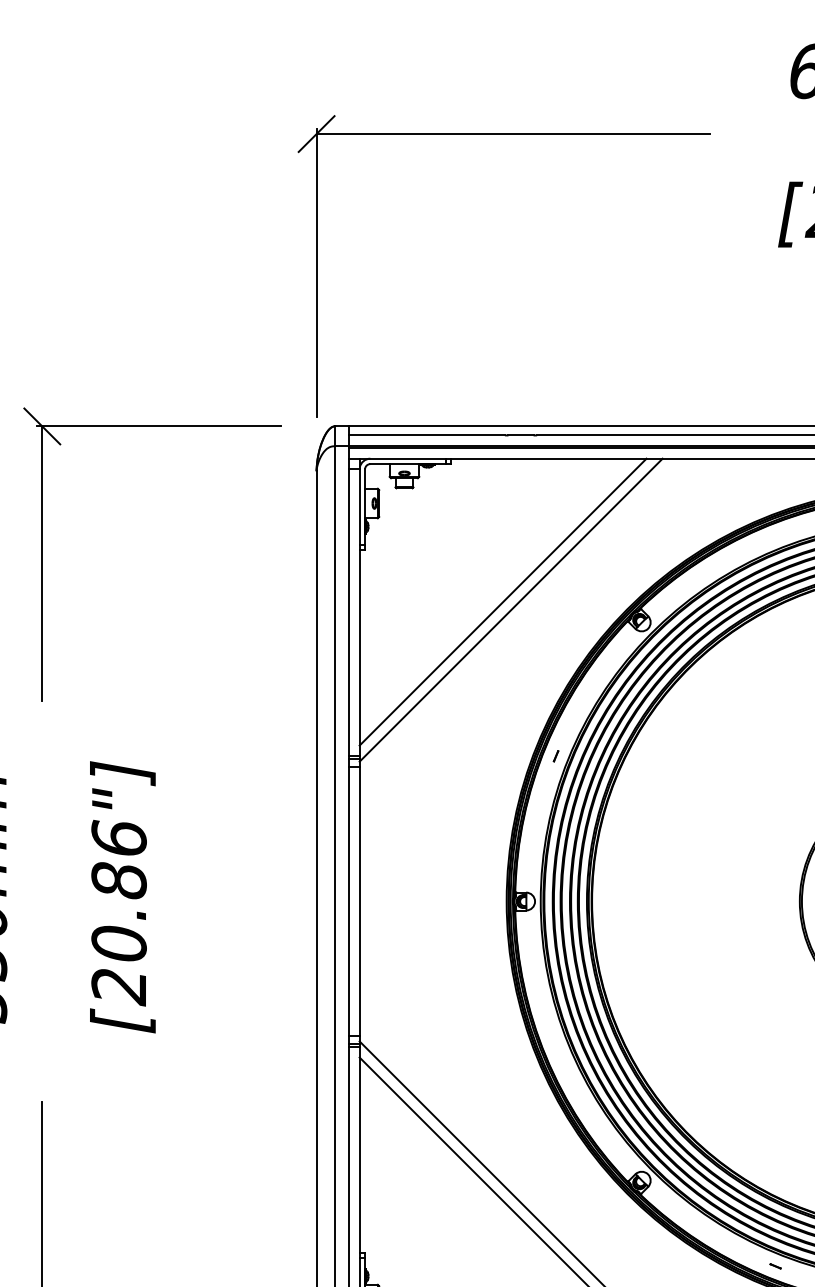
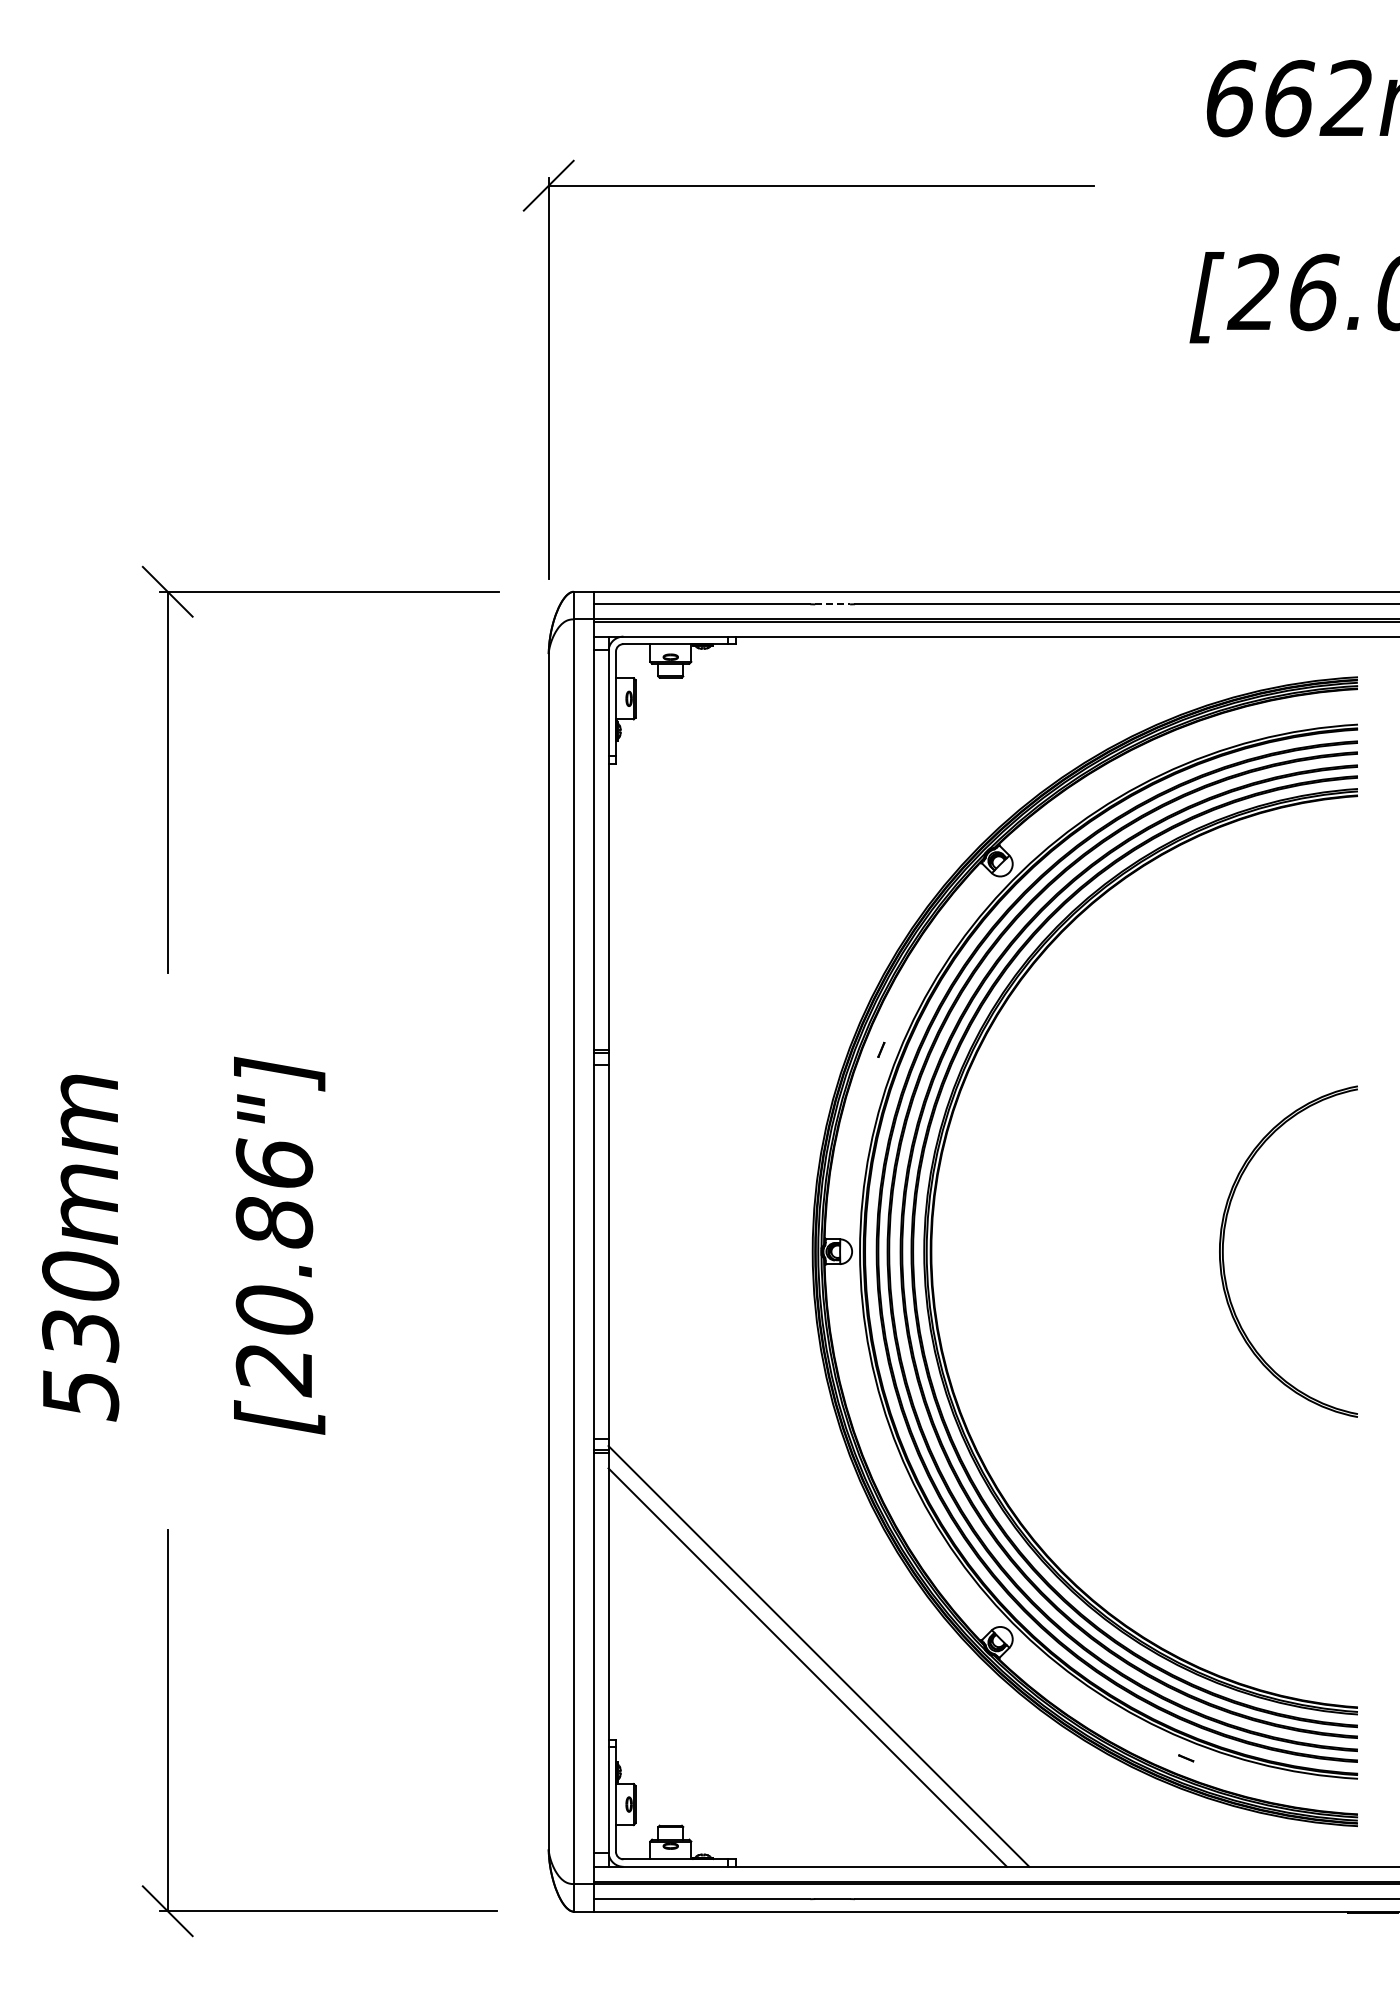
line: (521, 435) -> (833, 604), solid -> dashed
line: (502, 601) -> (807, 835), removed
line: (510, 609) -> (818, 846), removed

